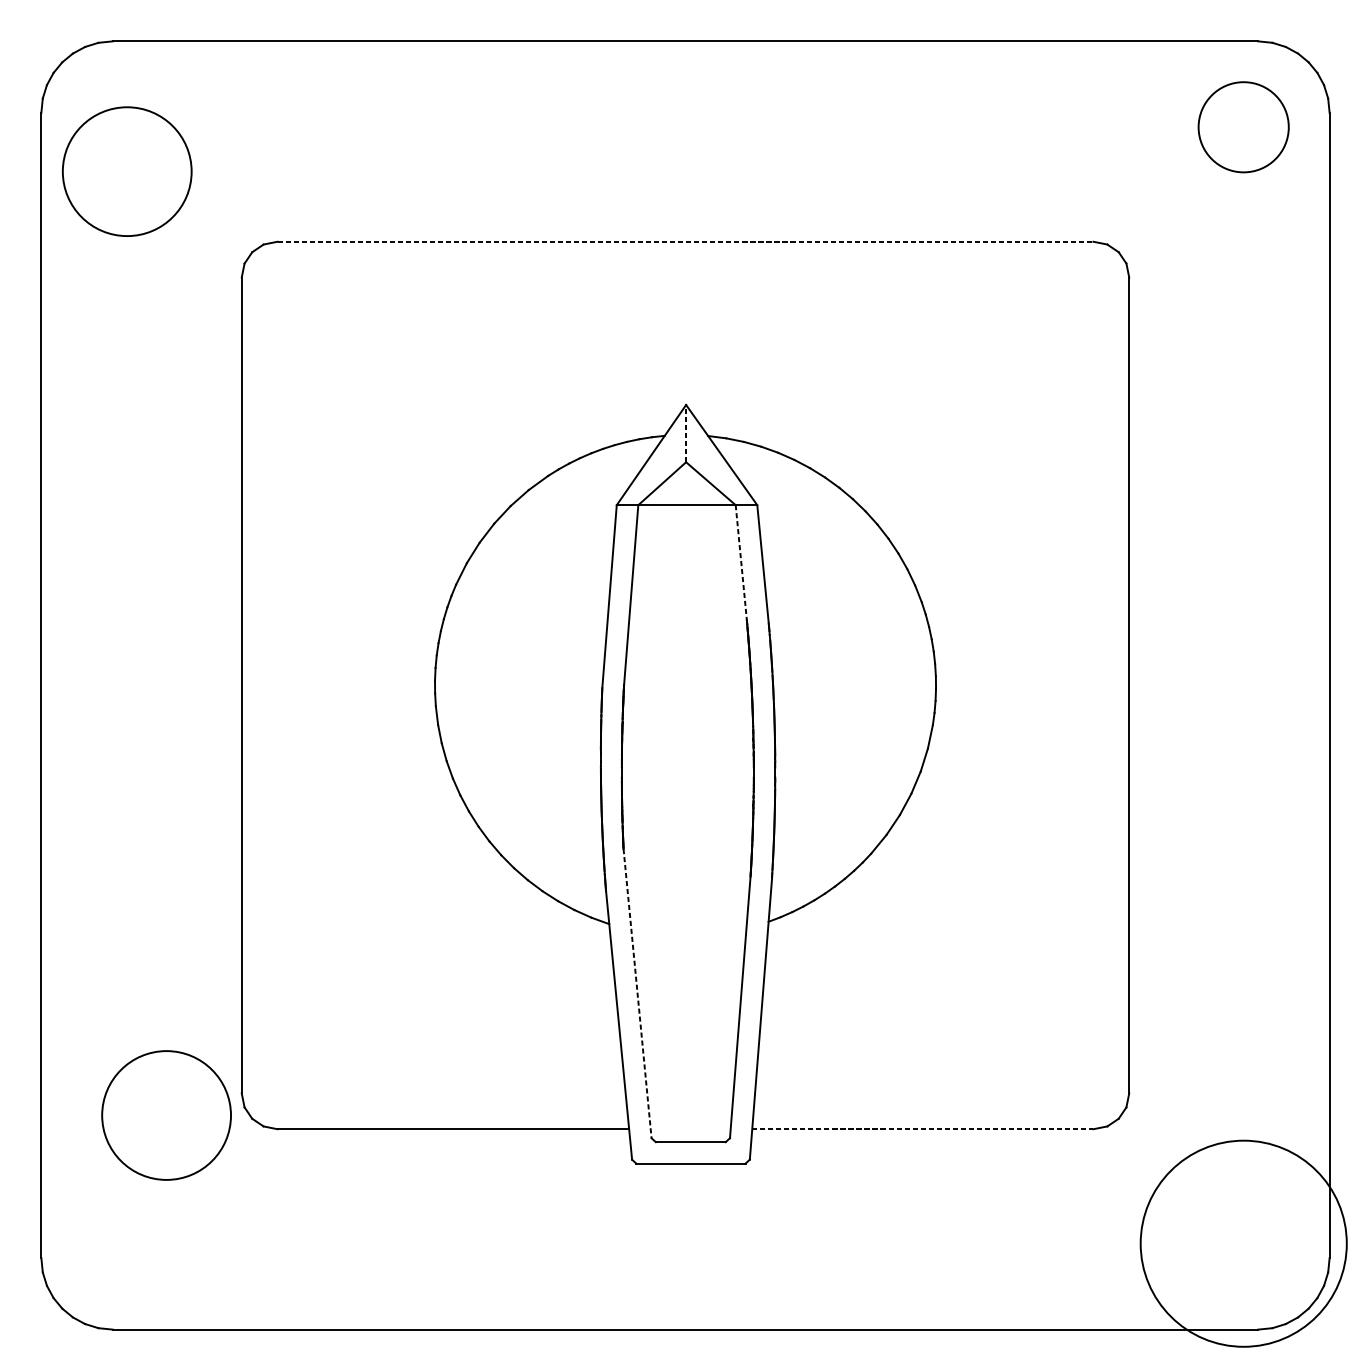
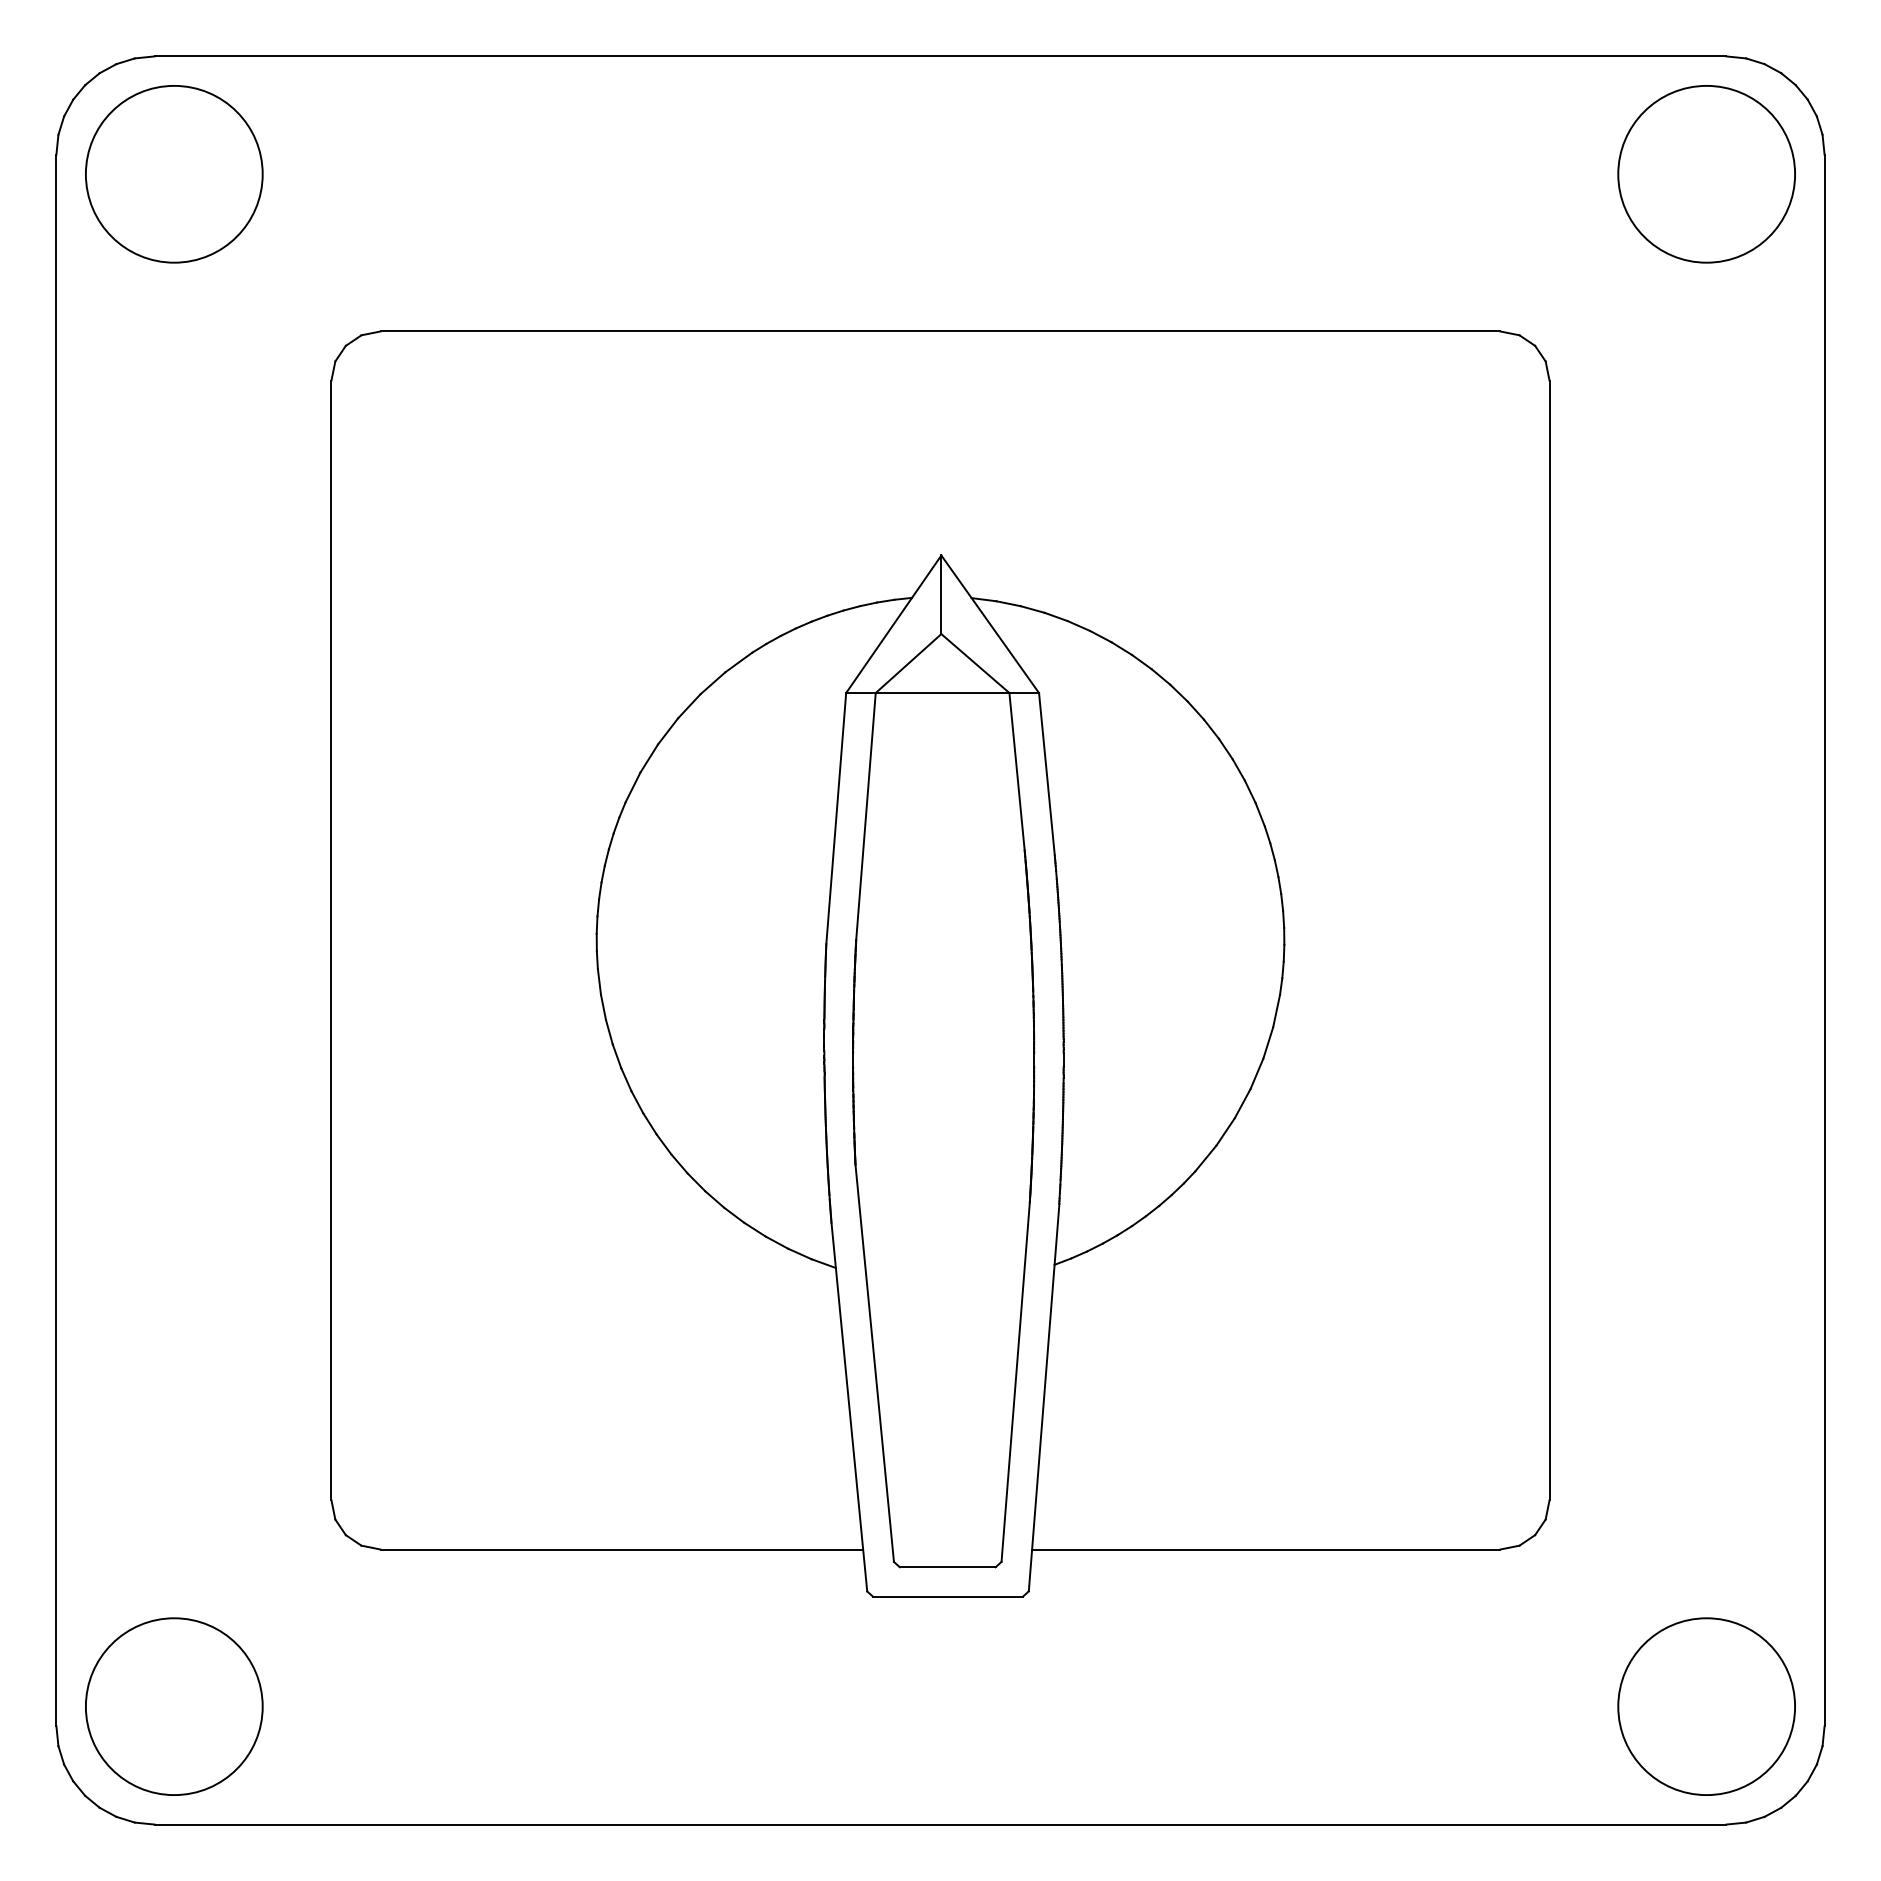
circle: (1243, 127) -> (1706, 174), size x1.43
circle: (127, 171) -> (174, 174), moved
line: (685, 241) -> (940, 331), dashed -> solid
line: (686, 433) -> (941, 594), dashed -> solid
line: (741, 563) -> (1017, 772), dashed -> solid
line: (637, 993) -> (874, 1363), dashed -> solid
circle: (166, 1115) -> (174, 1706), moved
line: (923, 1129) -> (1266, 1549), dashed -> solid
circle: (1243, 1243) -> (1706, 1706), size x0.62

